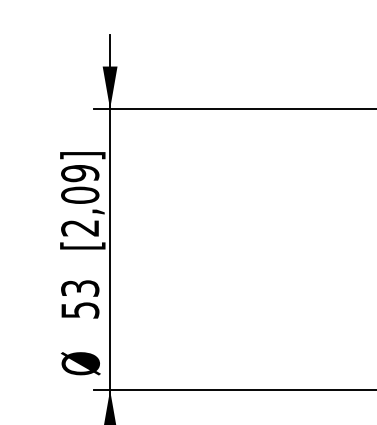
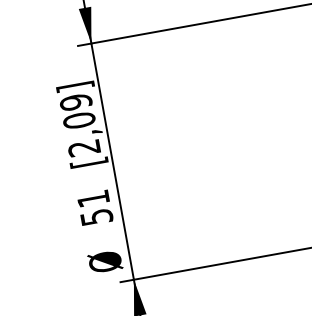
text: (80, 288) -> (93, 198), 53 -> 51

